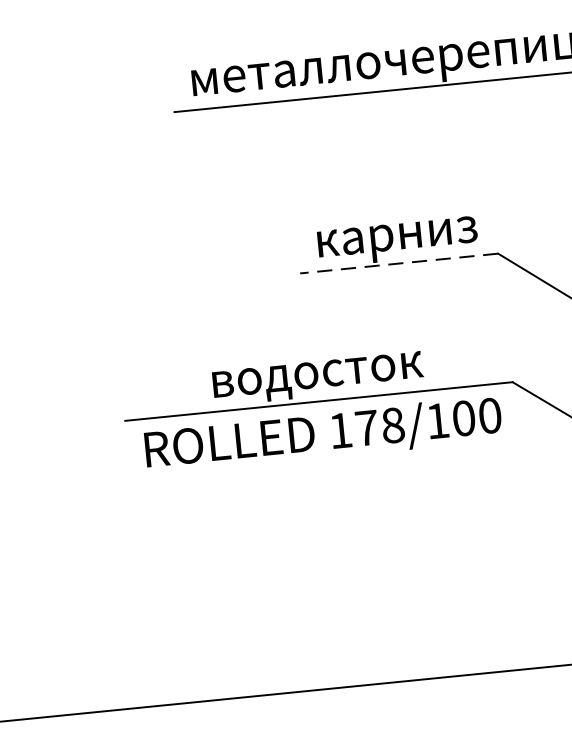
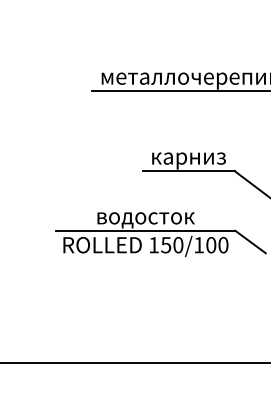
line: (399, 264) -> (188, 171), dashed -> solid
text: (380, 427) -> (172, 245), 178/100 -> 150/100

